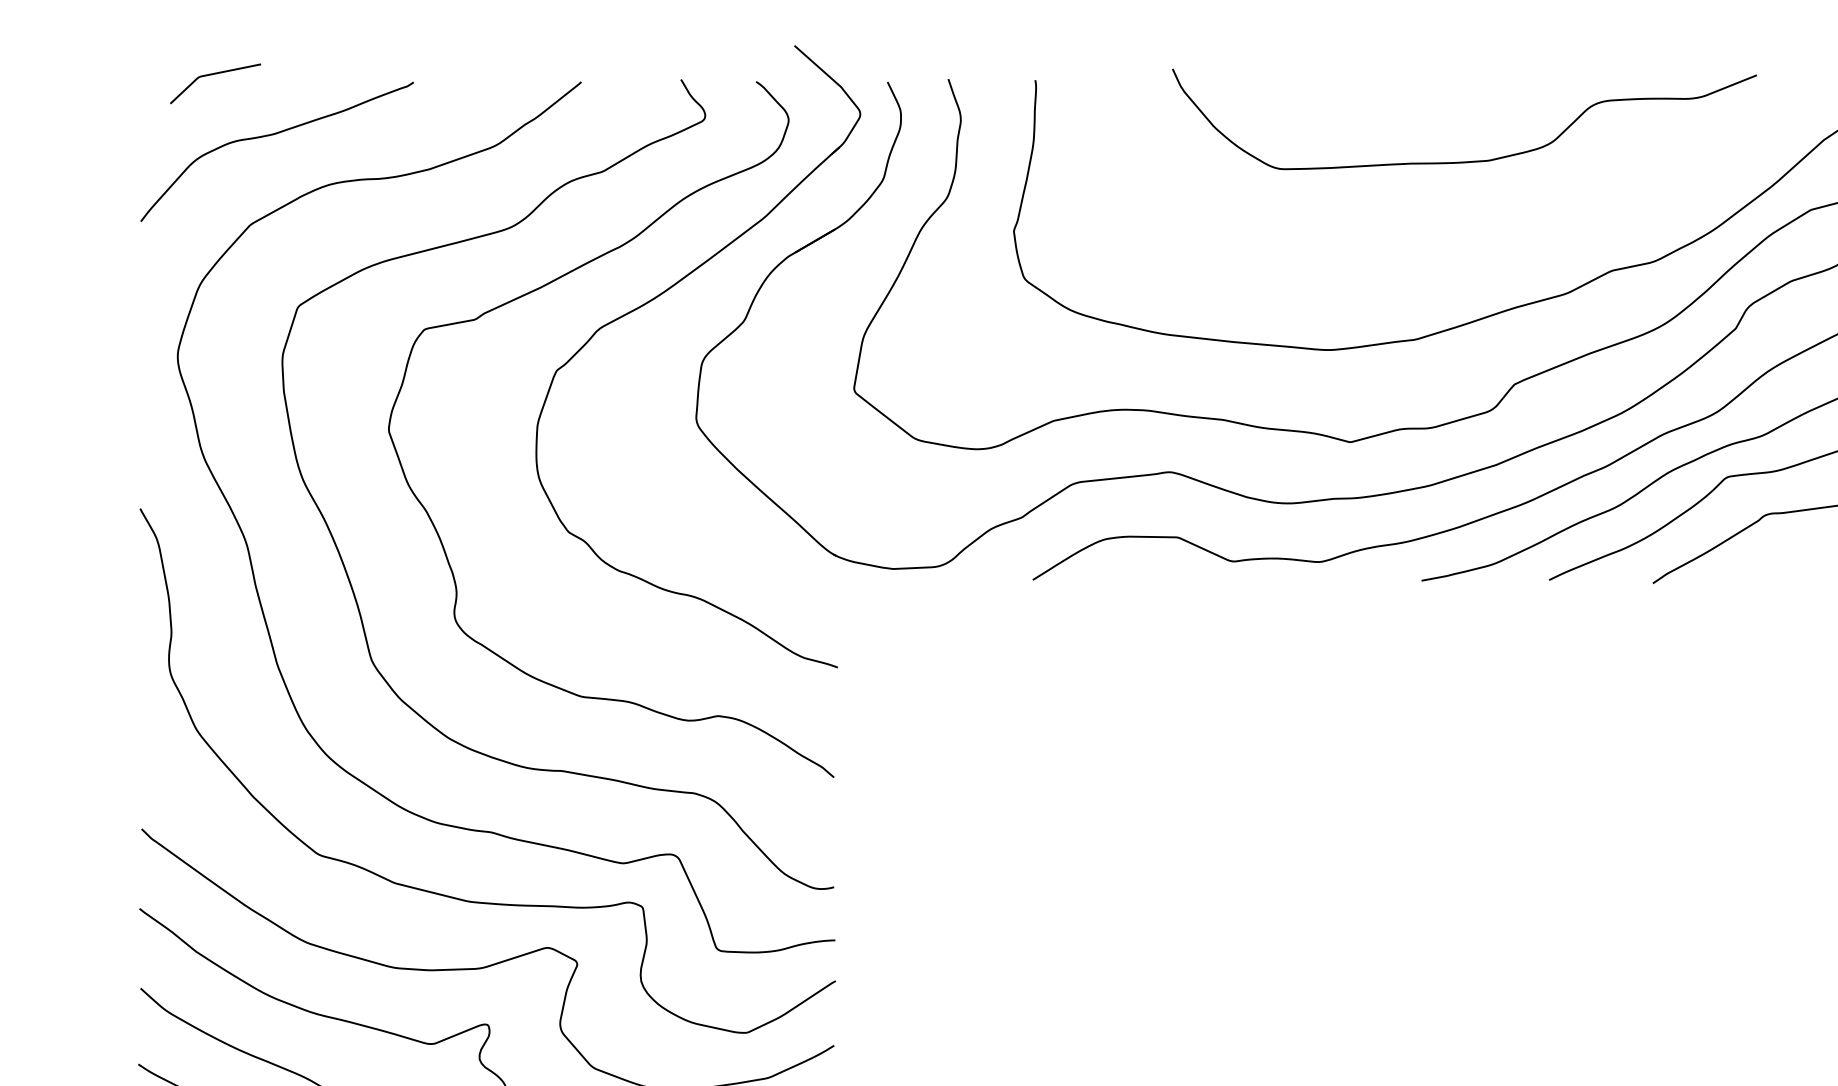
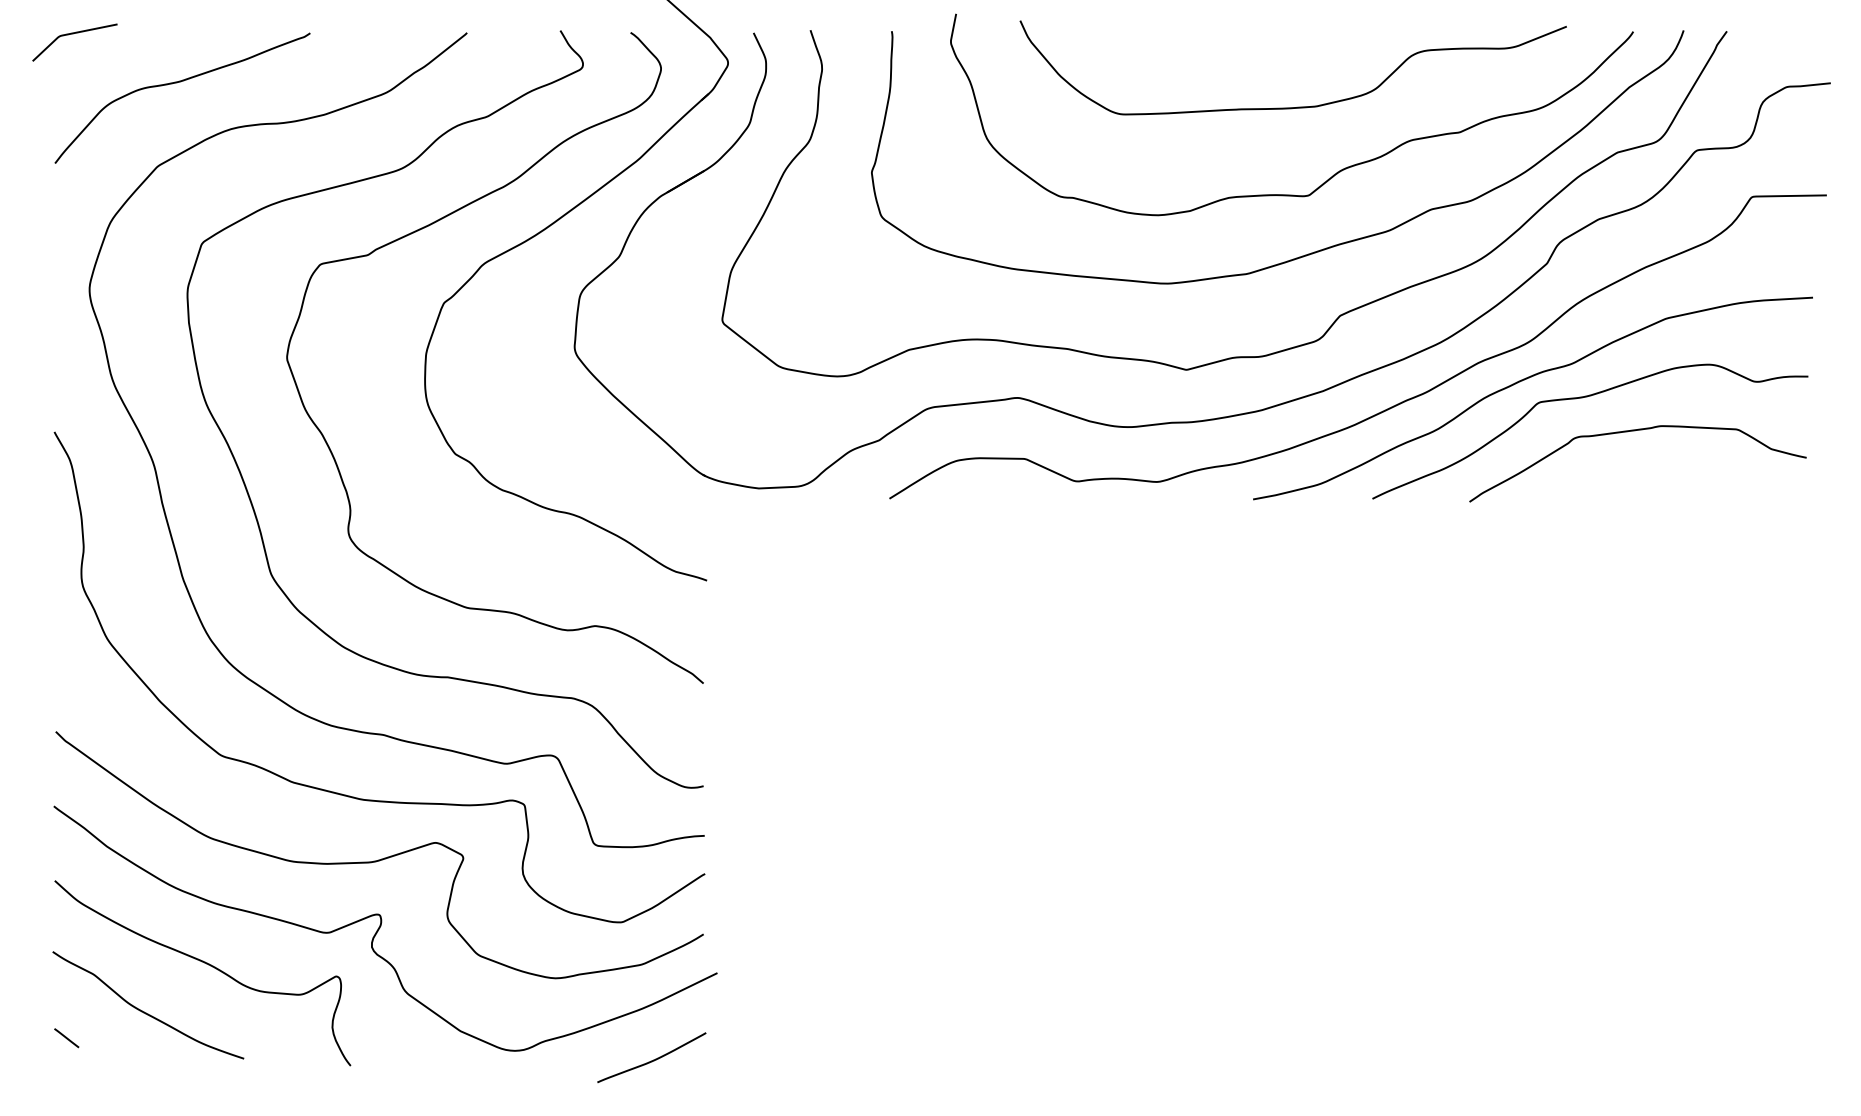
curve: (214, 75) -> (73, 34), moved
curve: (1507, 233) -> (1333, 174), added

